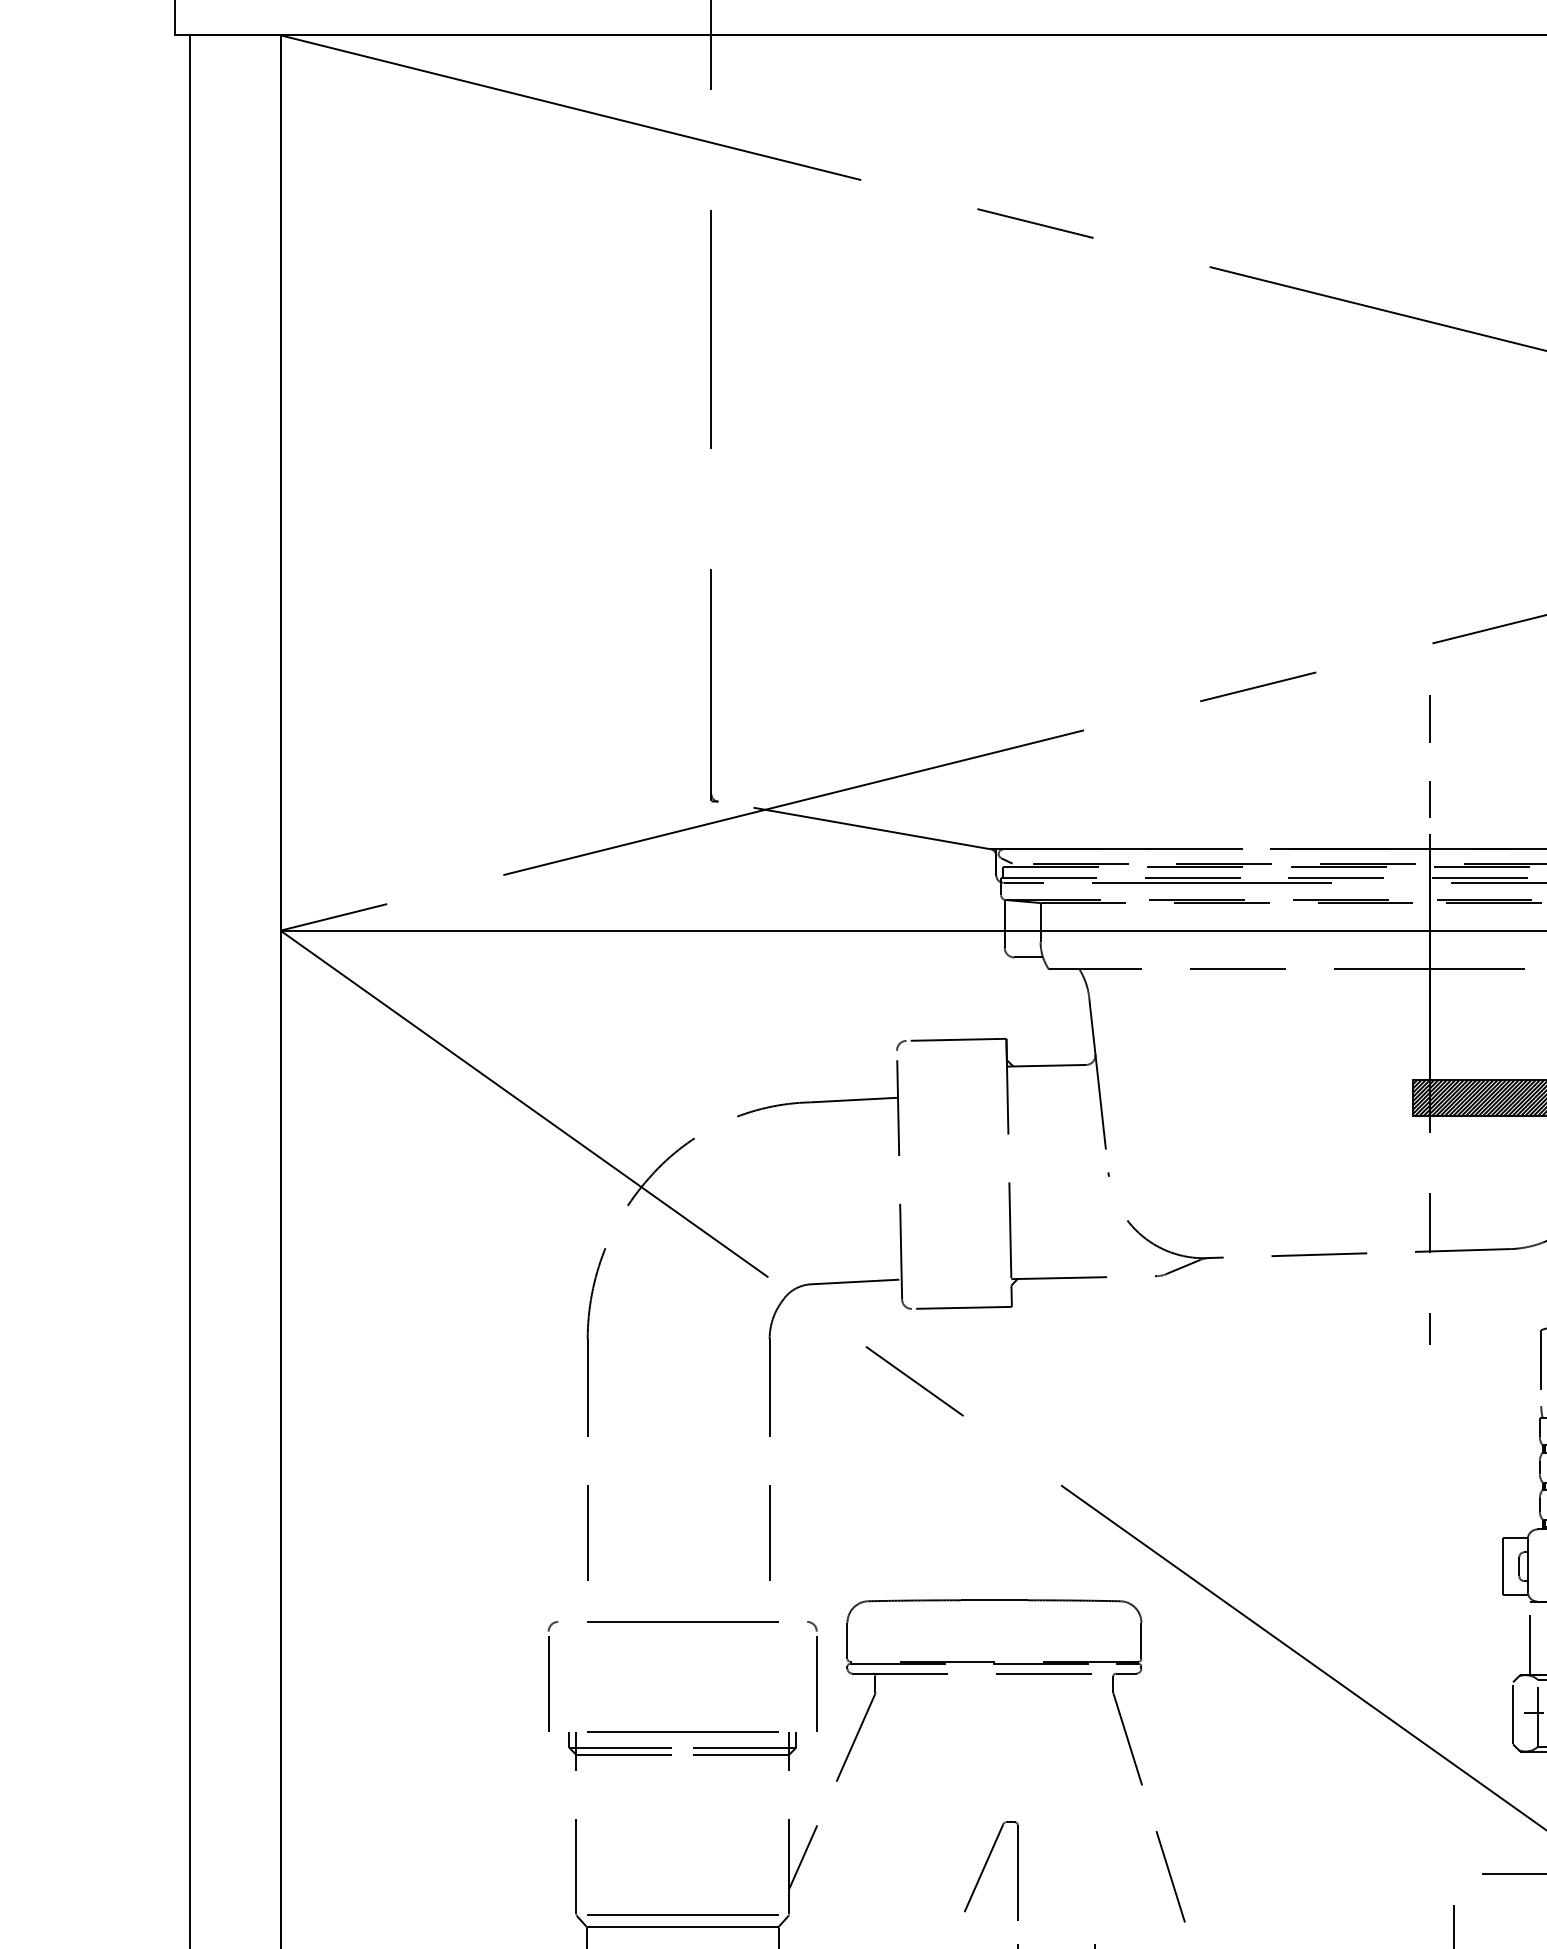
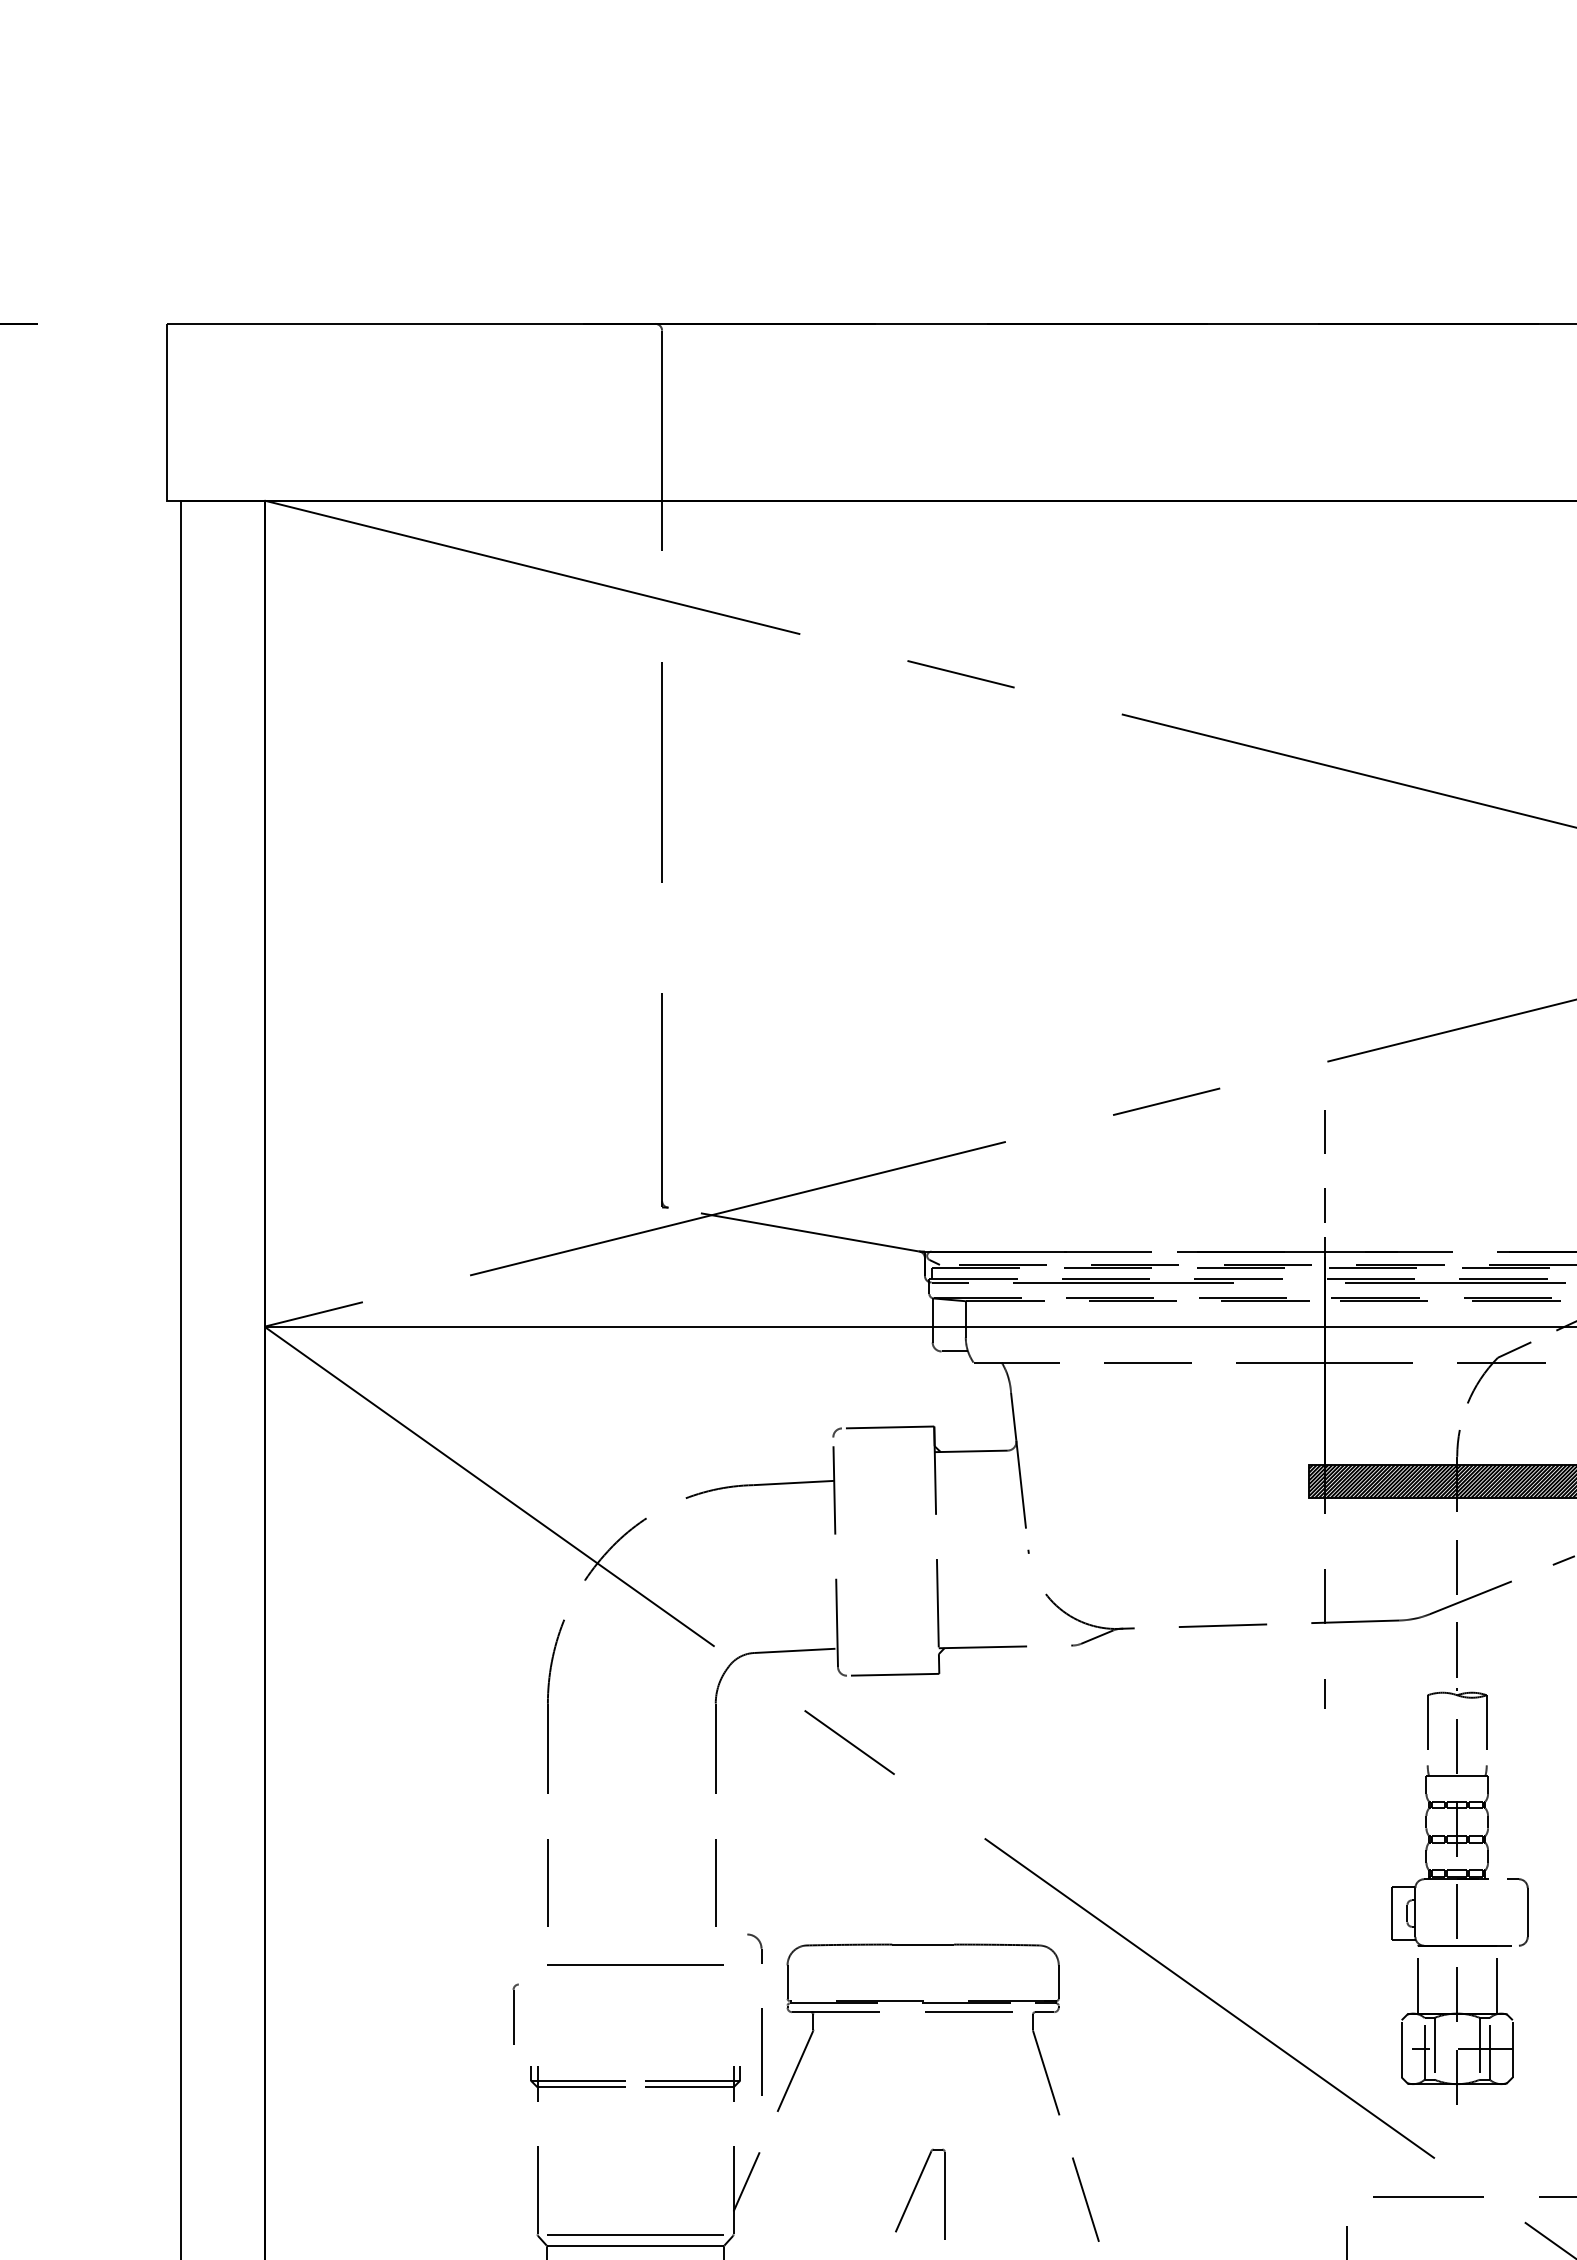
part: (552, 1676) -> (515, 2014), size x0.6
part: (812, 1676) -> (755, 2014), size x1.6
line: (682, 1731) -> (635, 2065), removed

